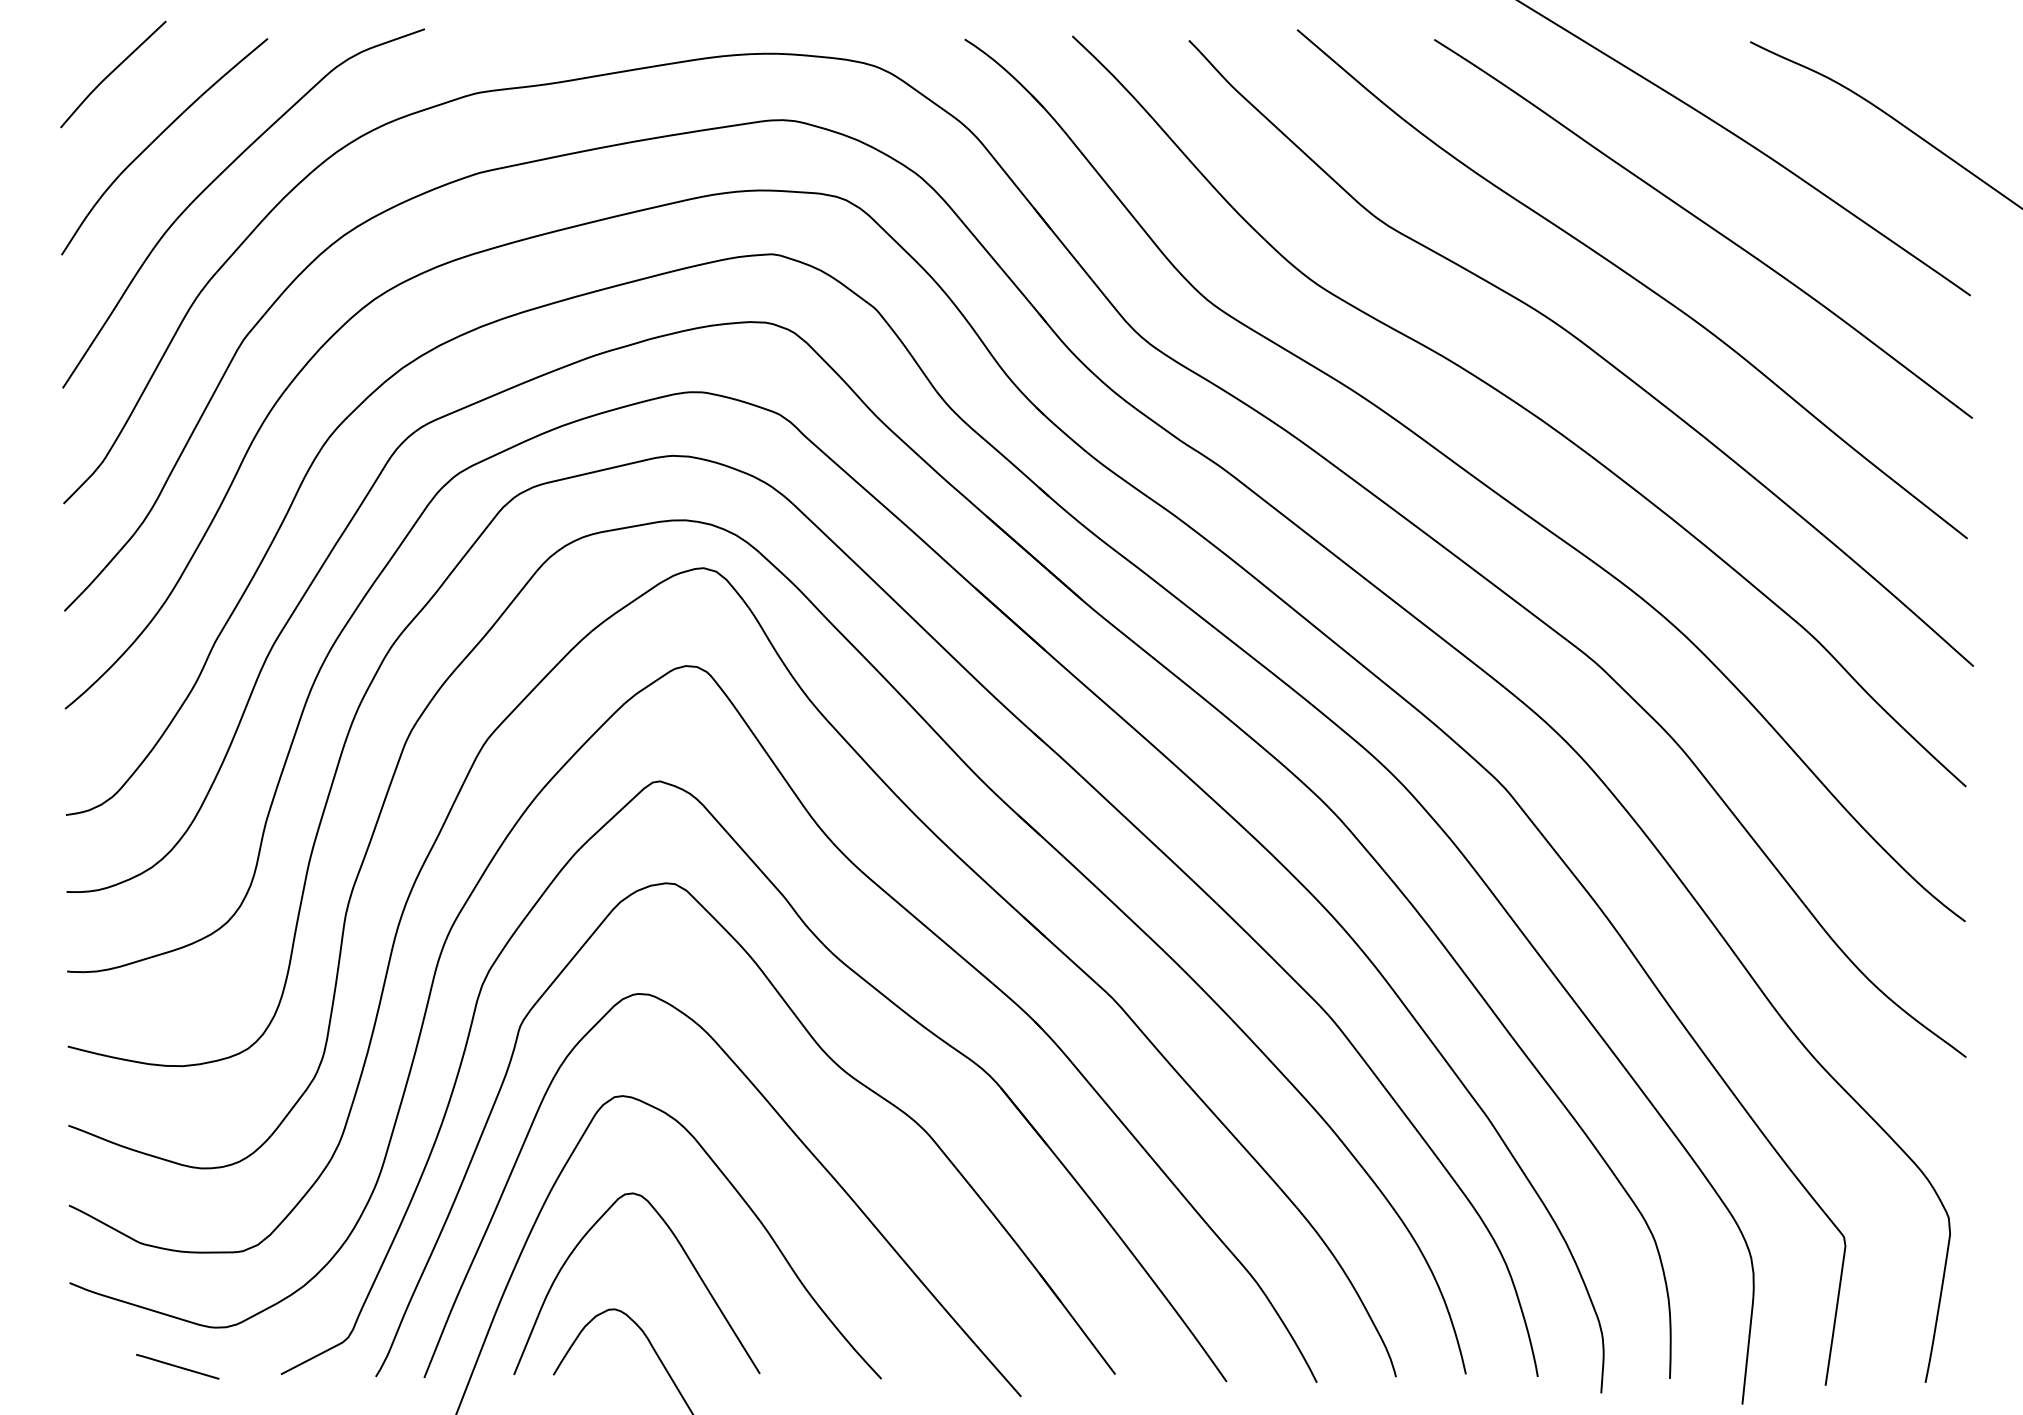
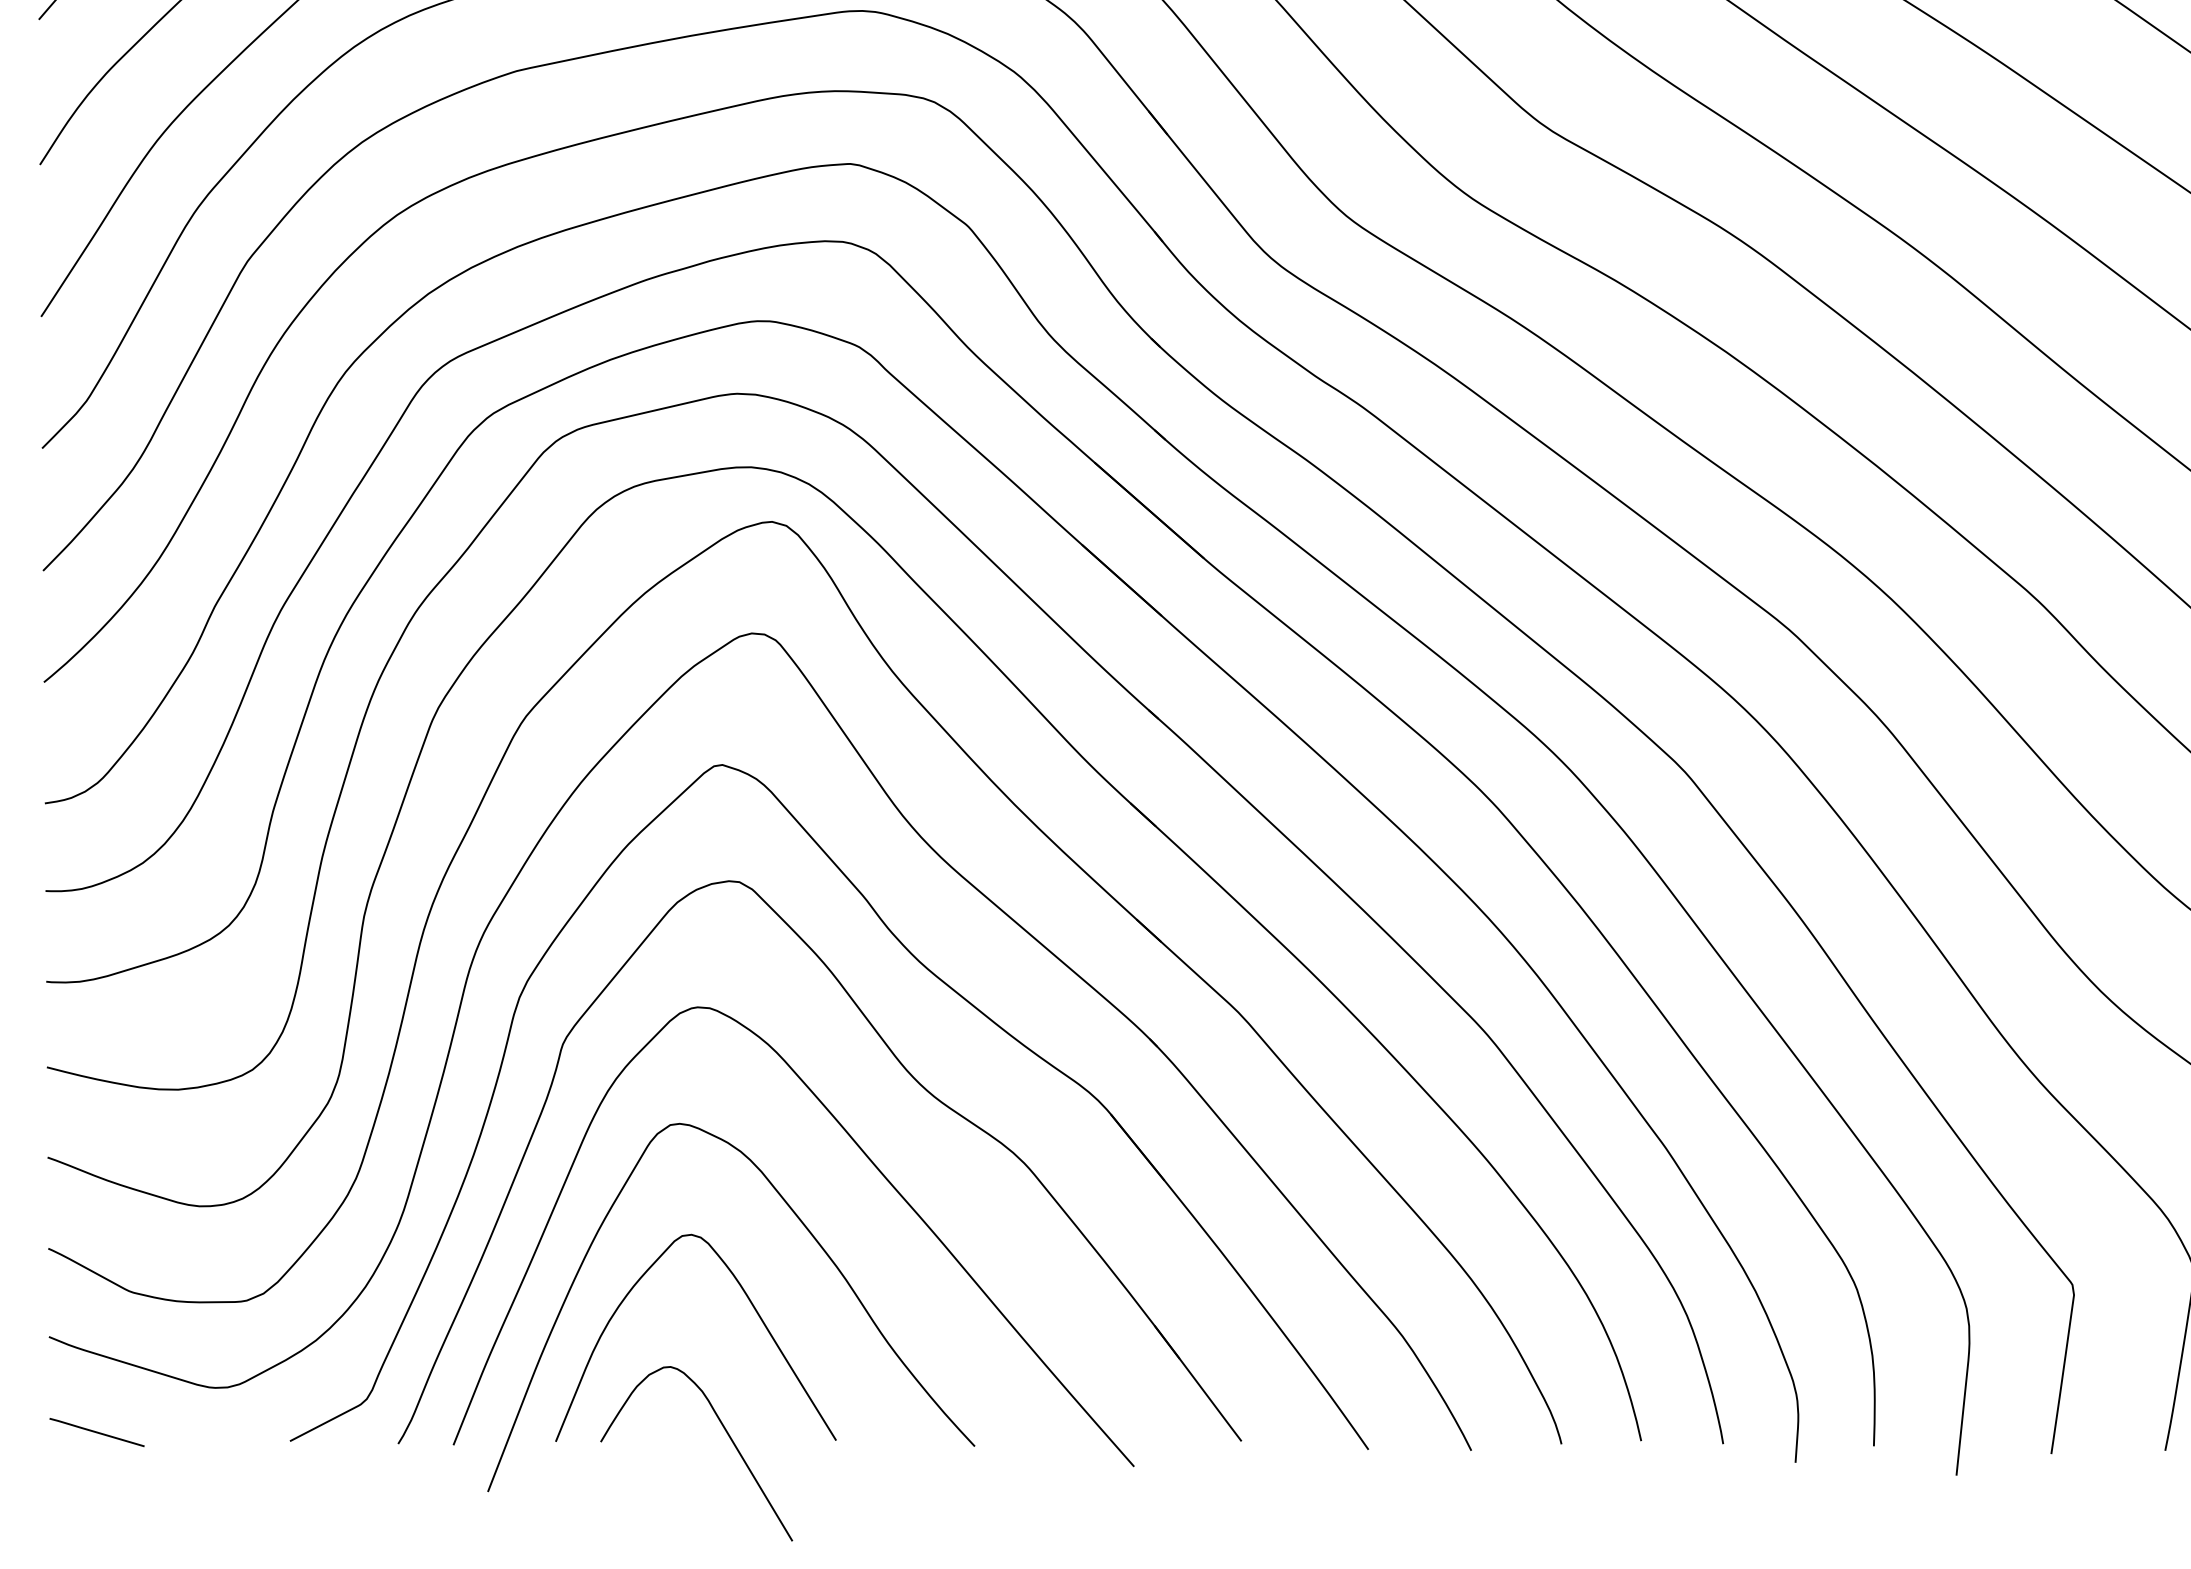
line: (177, 1366) -> (96, 1432), moved

